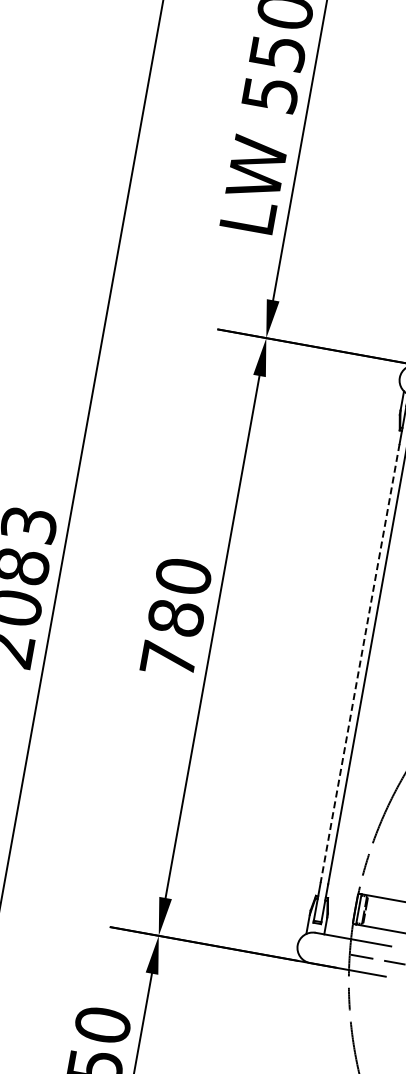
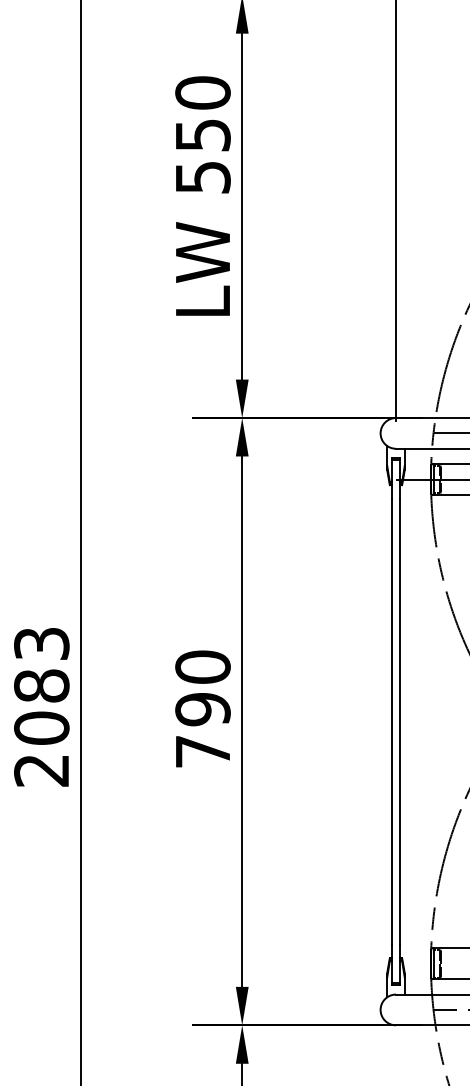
text: (175, 617) -> (202, 709), 780 -> 790
line: (360, 663) -> (392, 721), dashed -> solid

